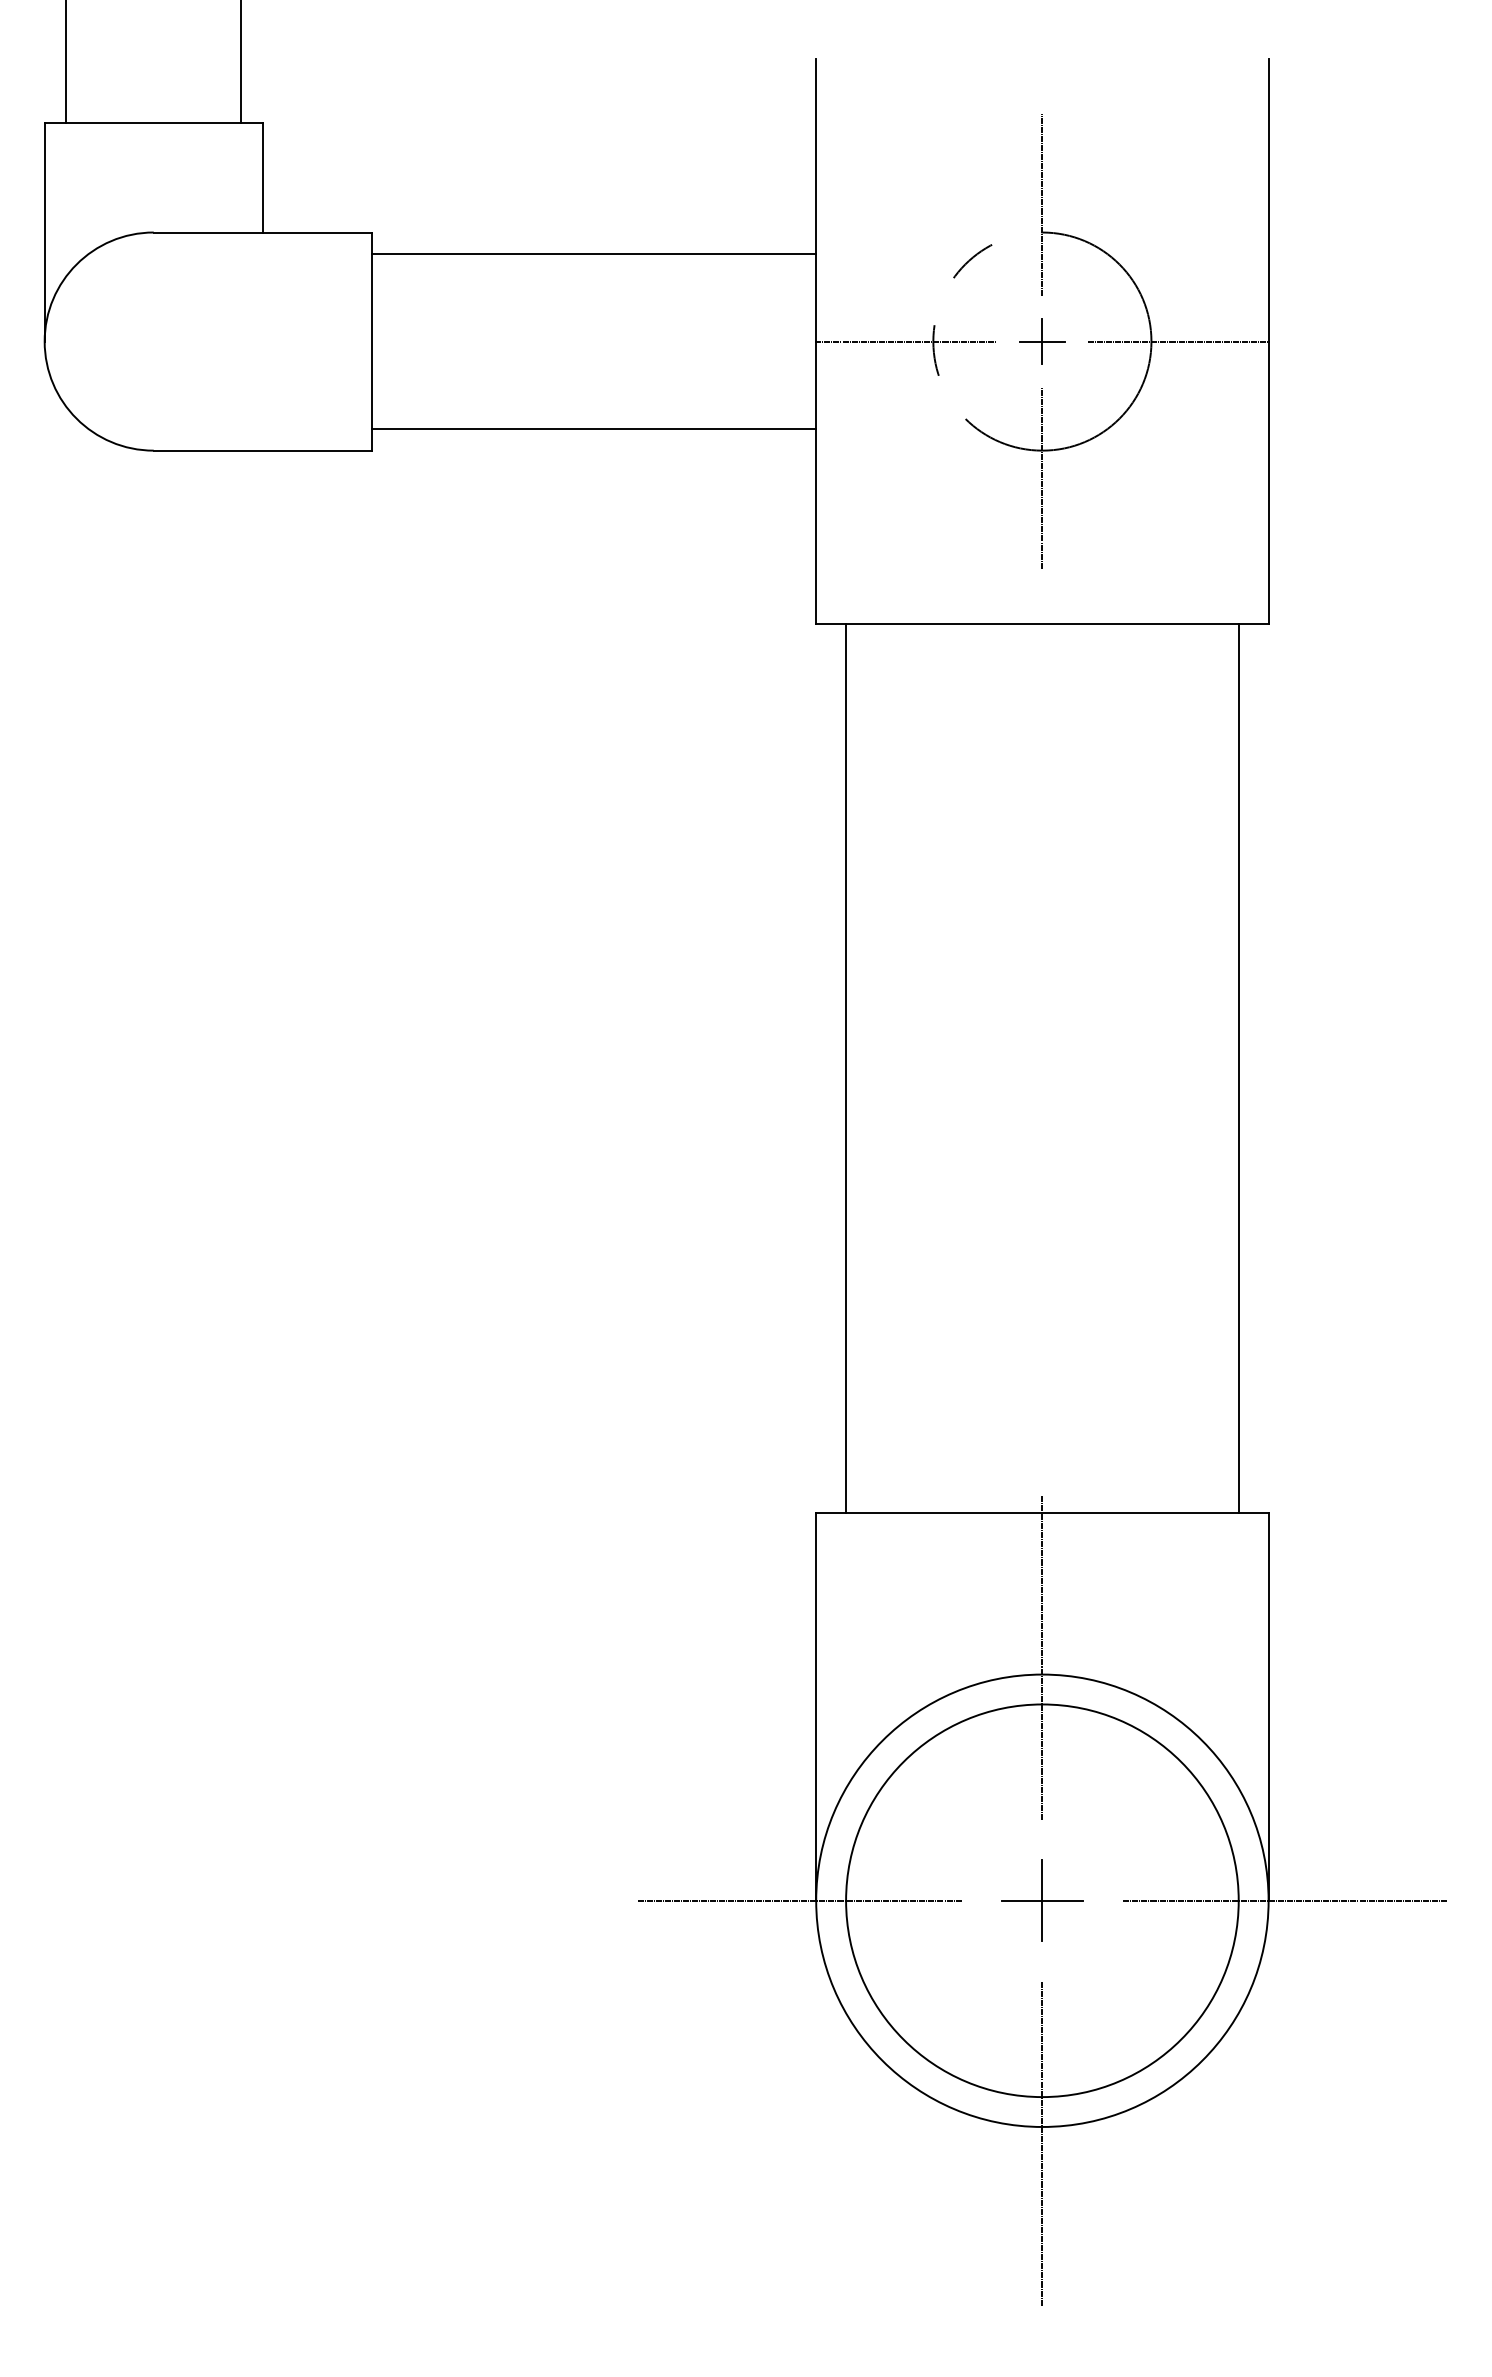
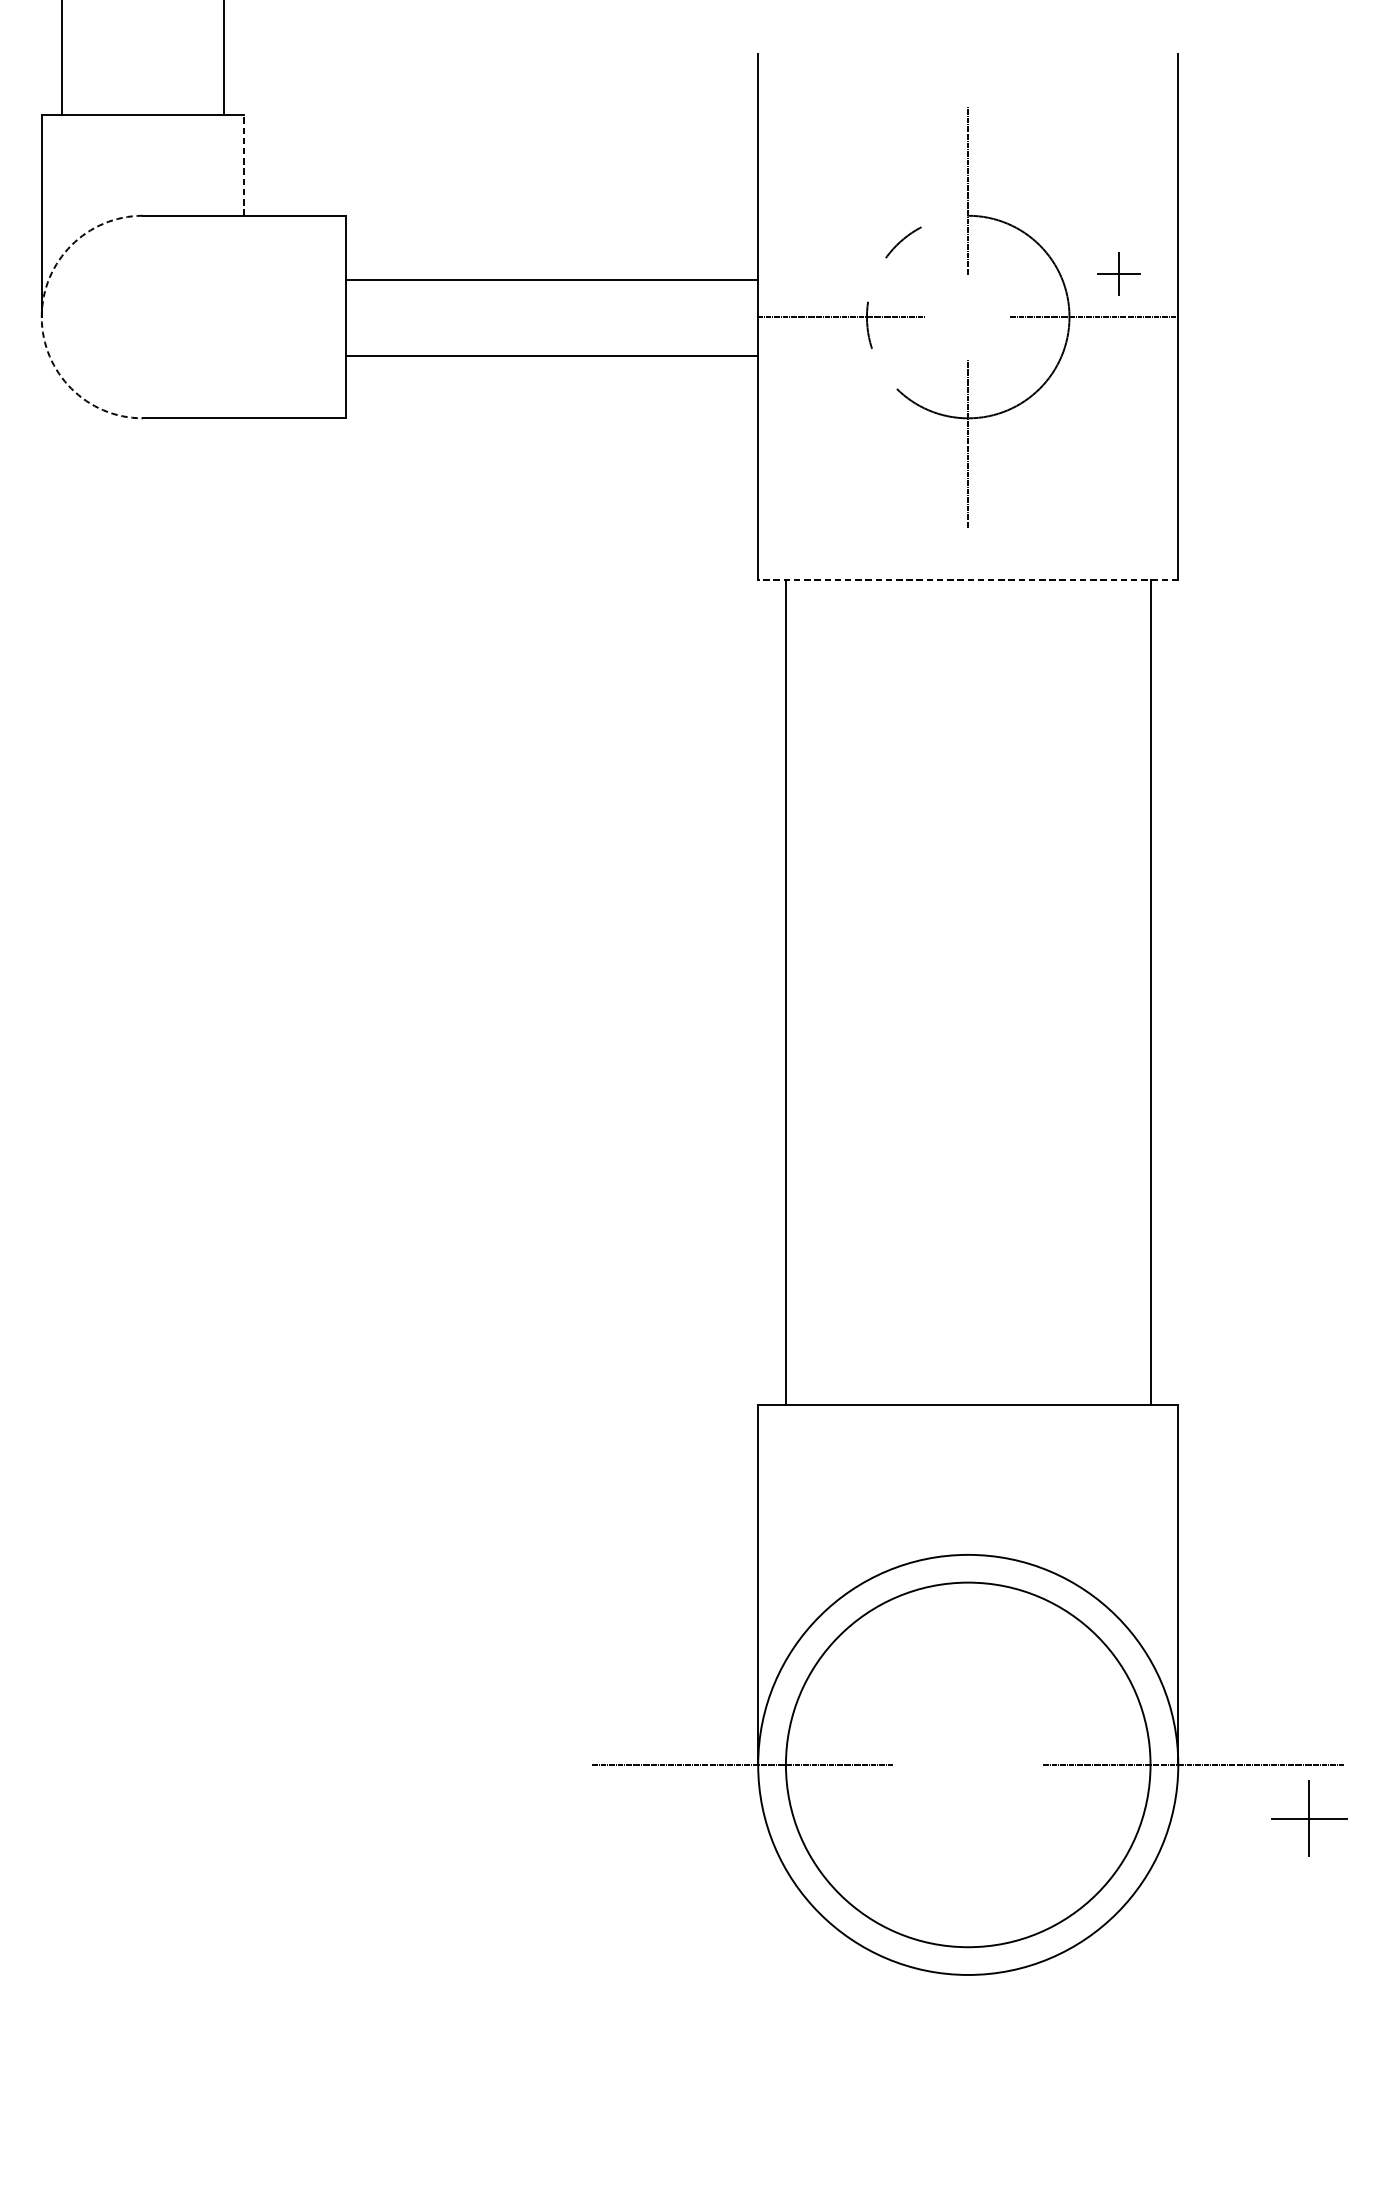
line: (262, 177) -> (244, 164), solid -> dashed
line: (593, 253) -> (551, 279), moved
arc: (44, 341) -> (41, 316), solid -> dashed
part: (1042, 341) -> (1118, 274), moved
line: (593, 429) -> (551, 355), moved
line: (1041, 624) -> (967, 579), solid -> dashed
line: (1042, 1657) -> (968, 1539), removed
part: (1042, 1900) -> (1309, 1818), moved
line: (1042, 2143) -> (968, 1990), removed

